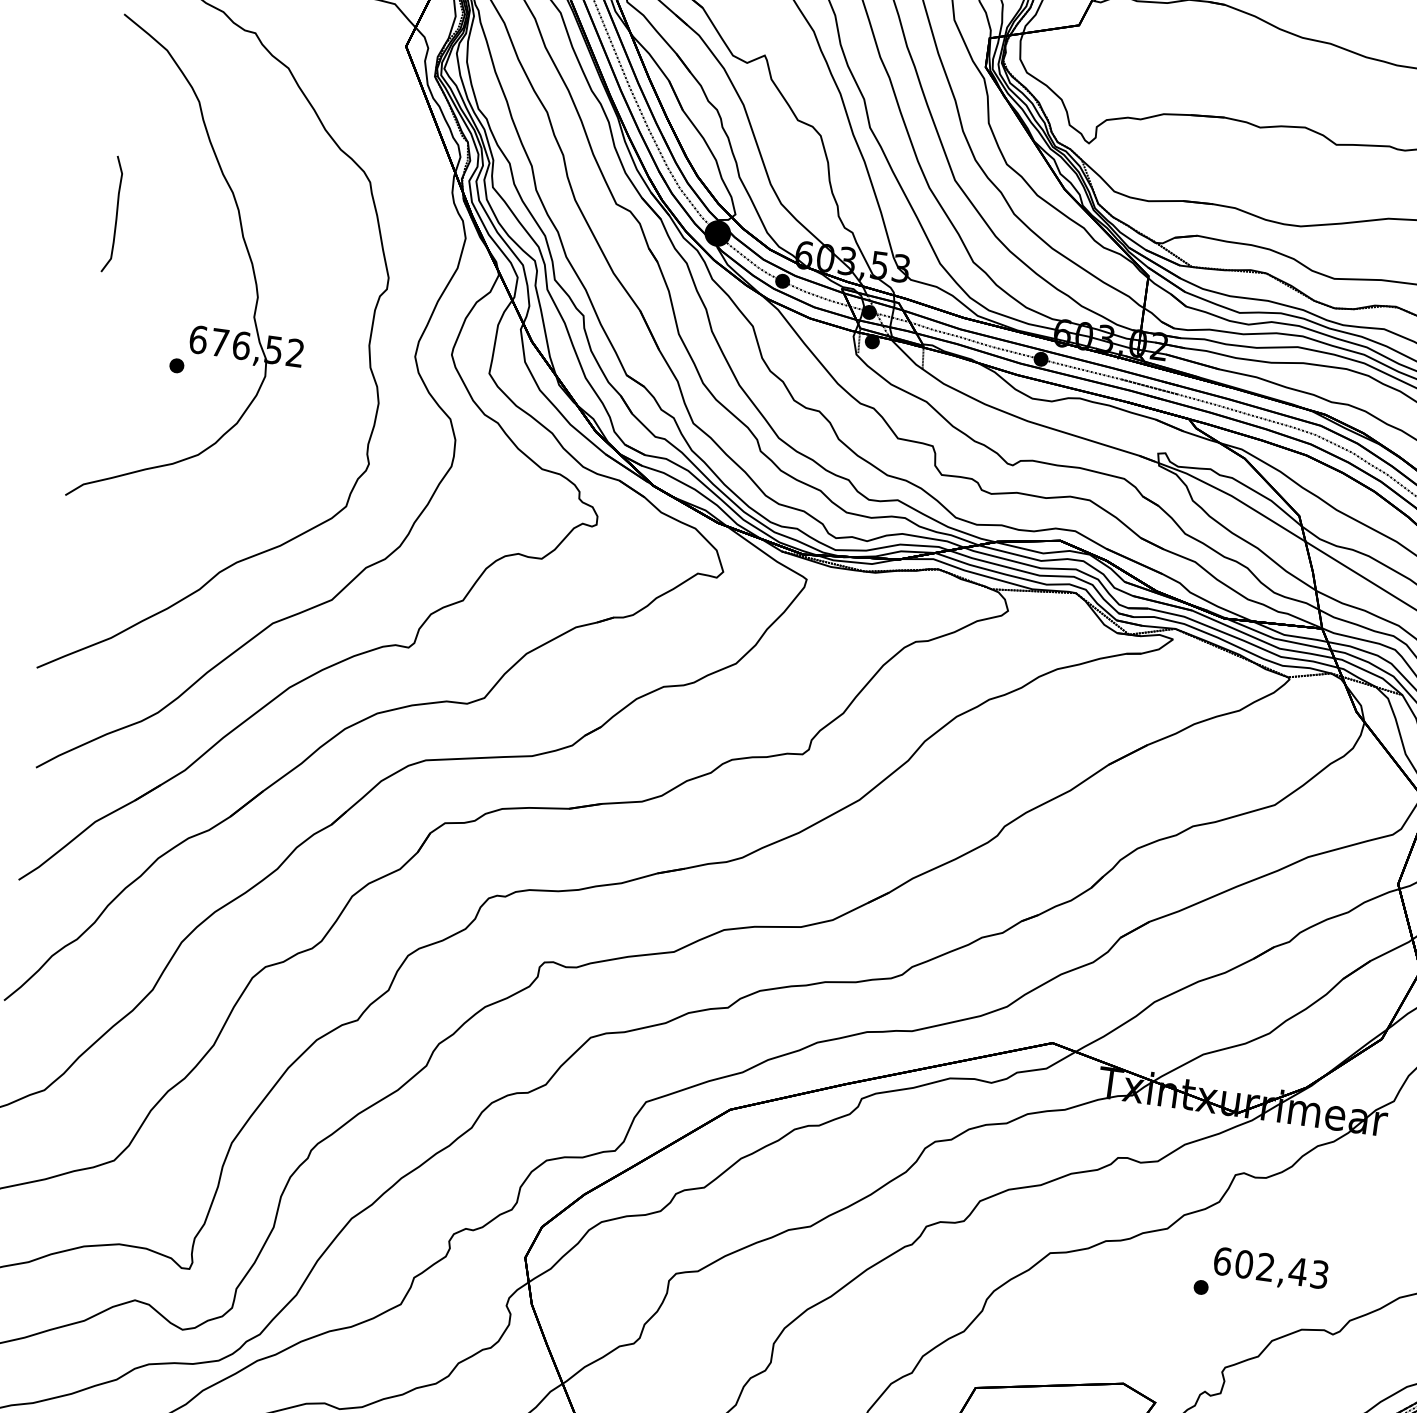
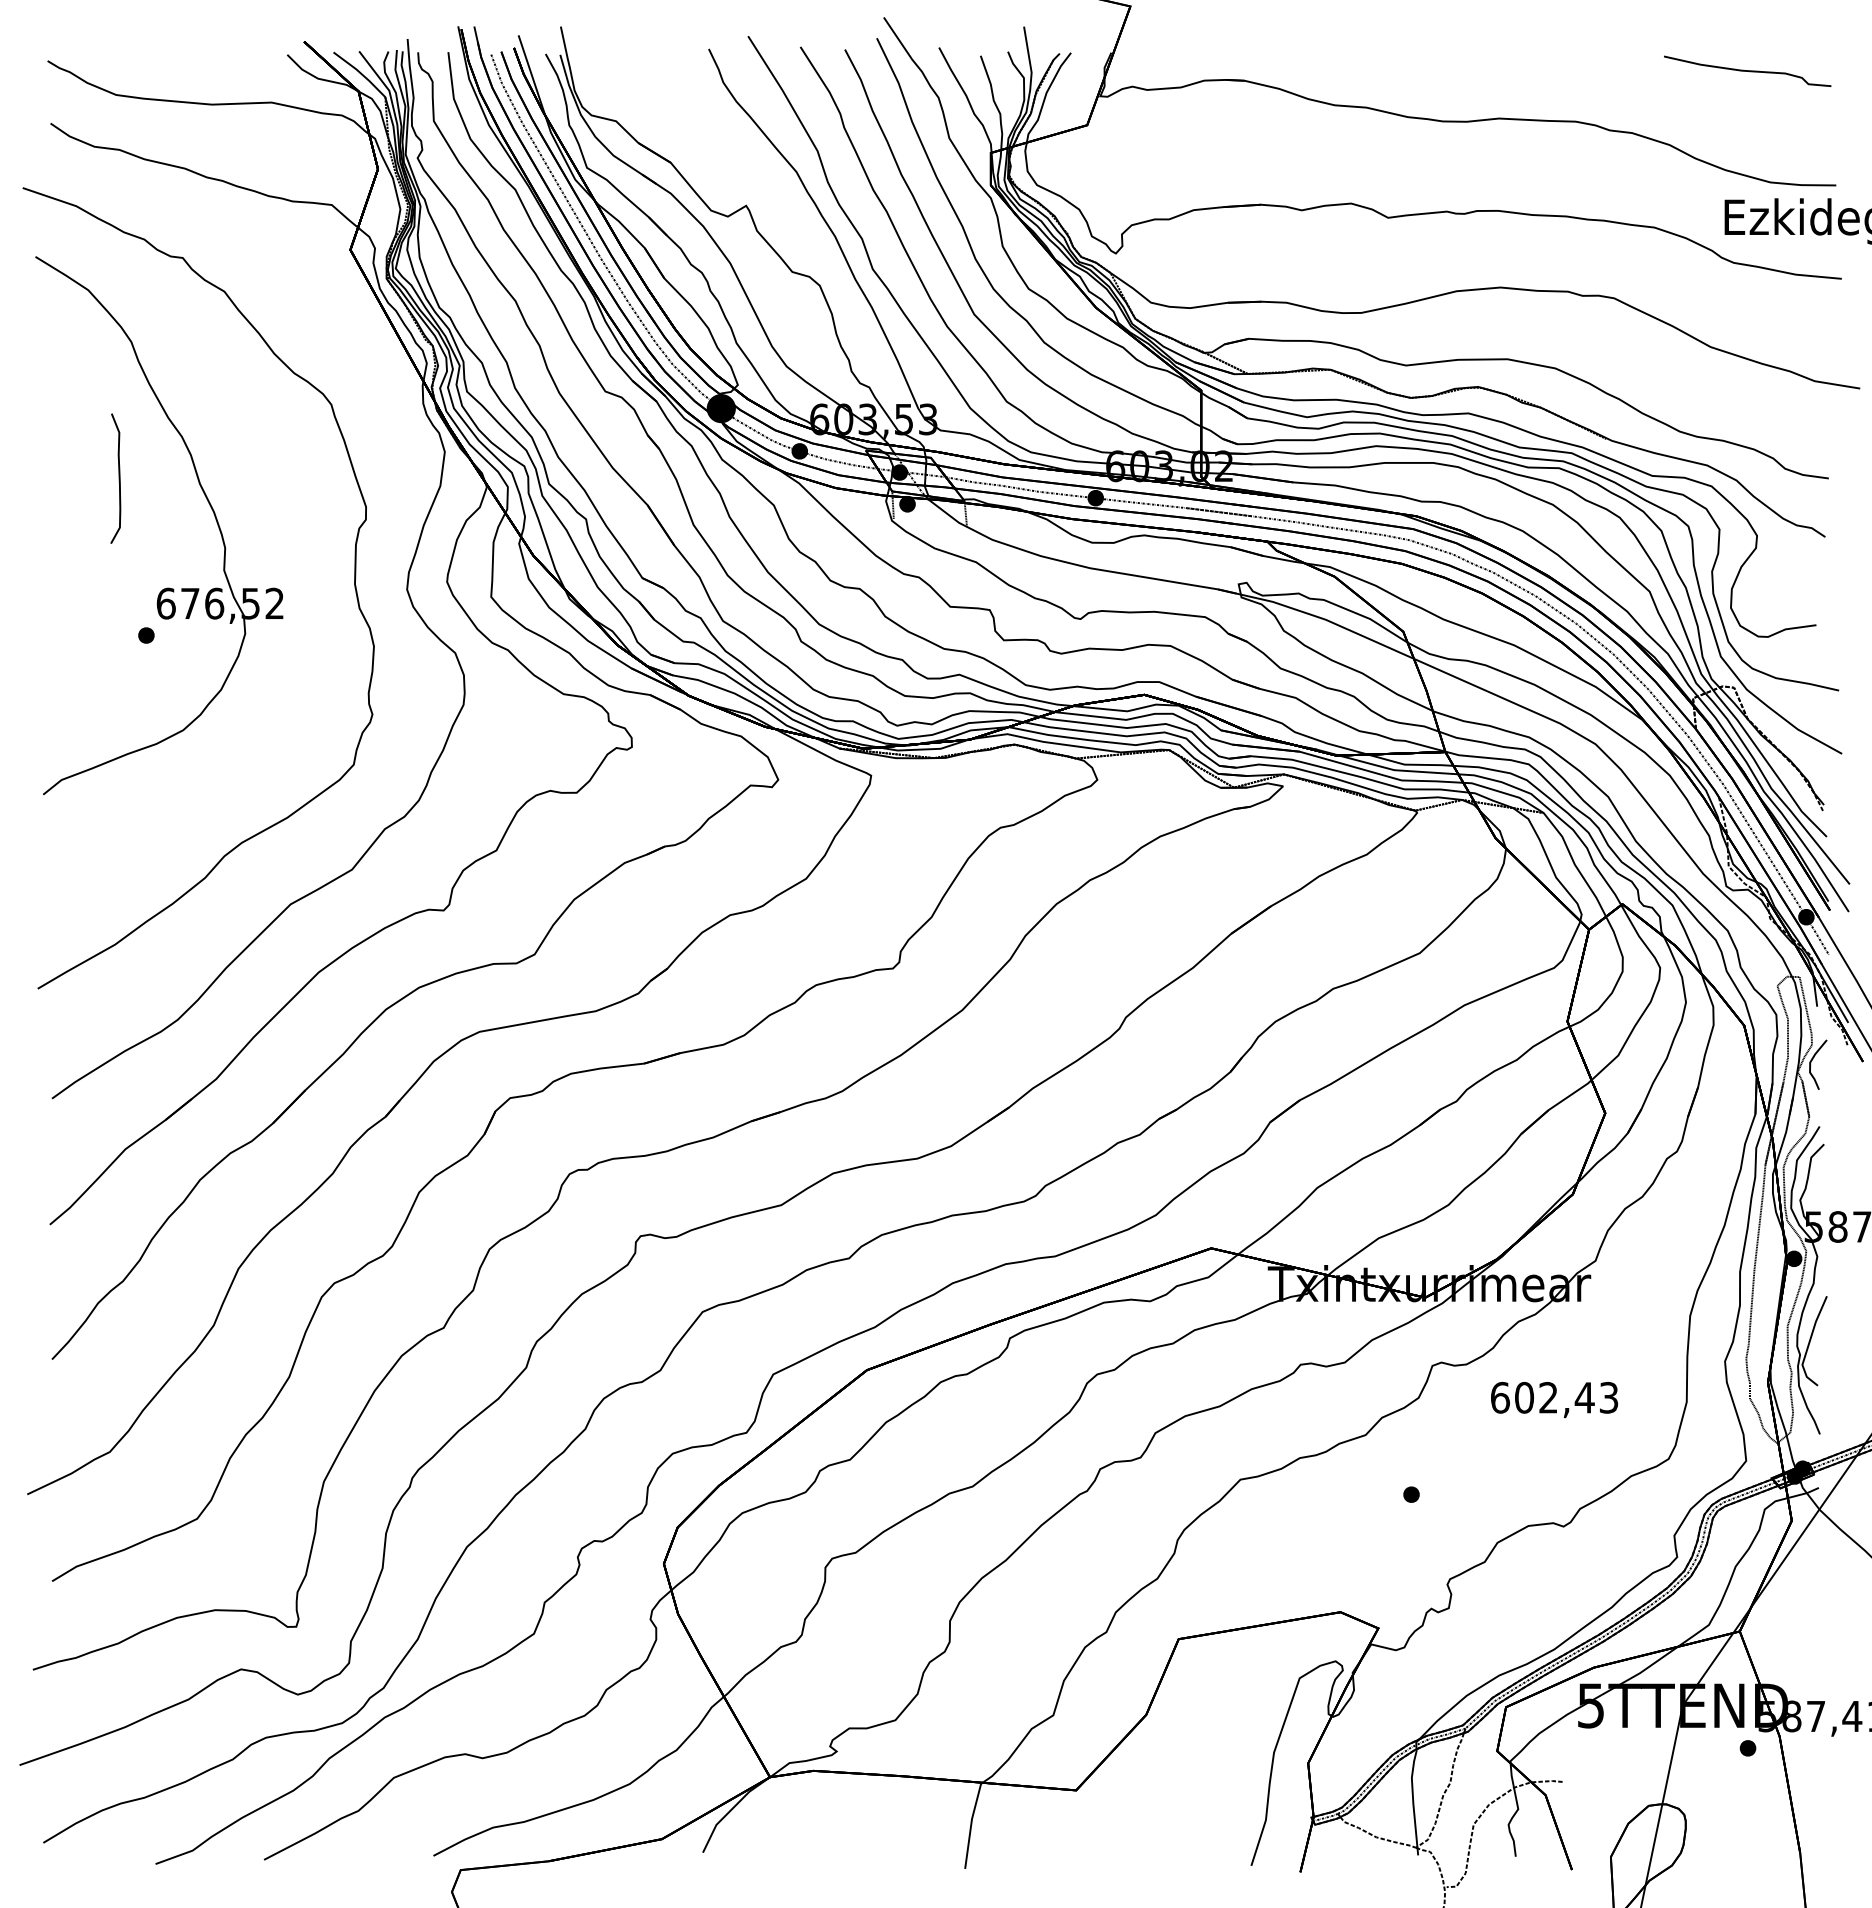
part: (113, 214) -> (115, 478), moved
text: (1270, 1270) -> (1554, 1400), moved

